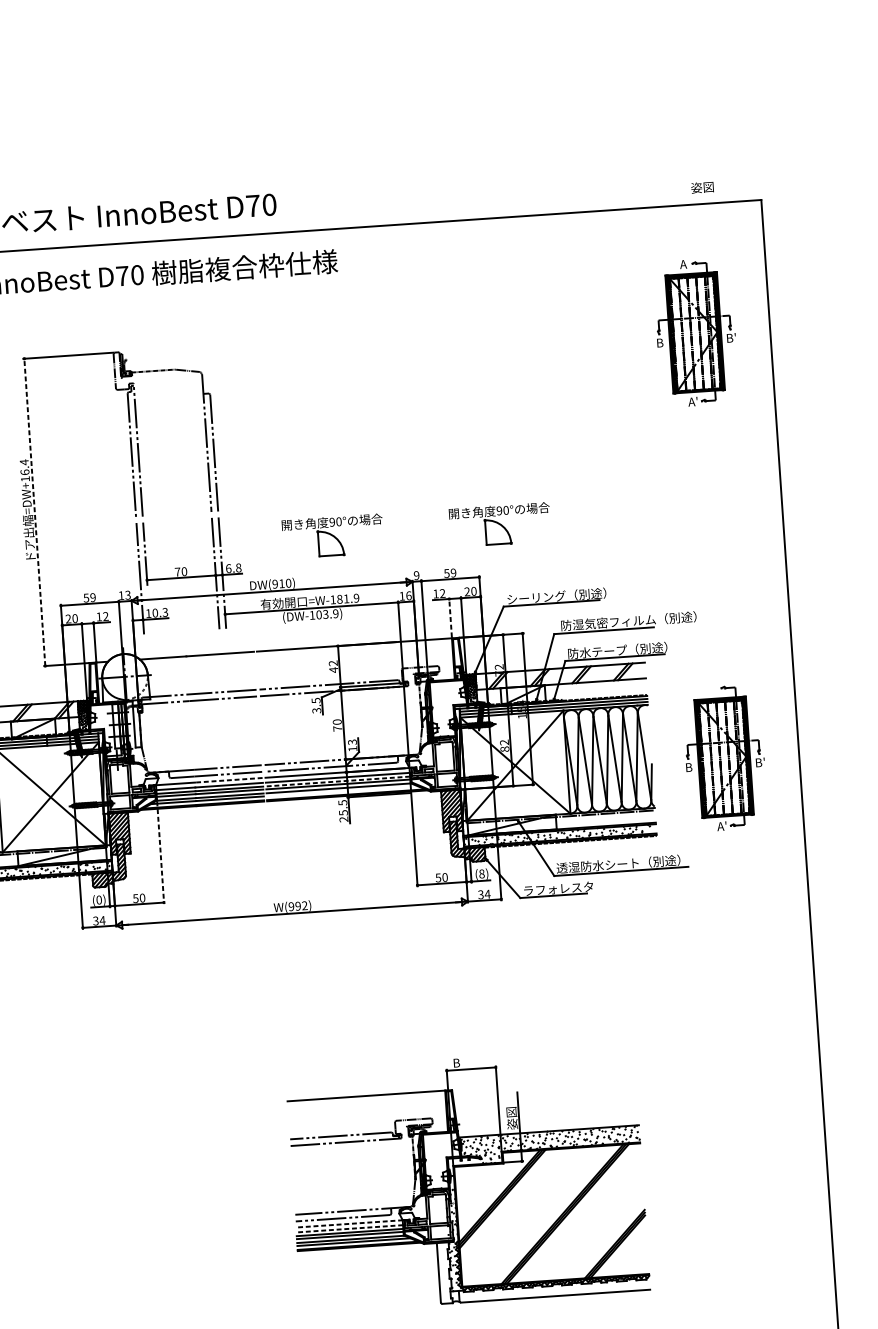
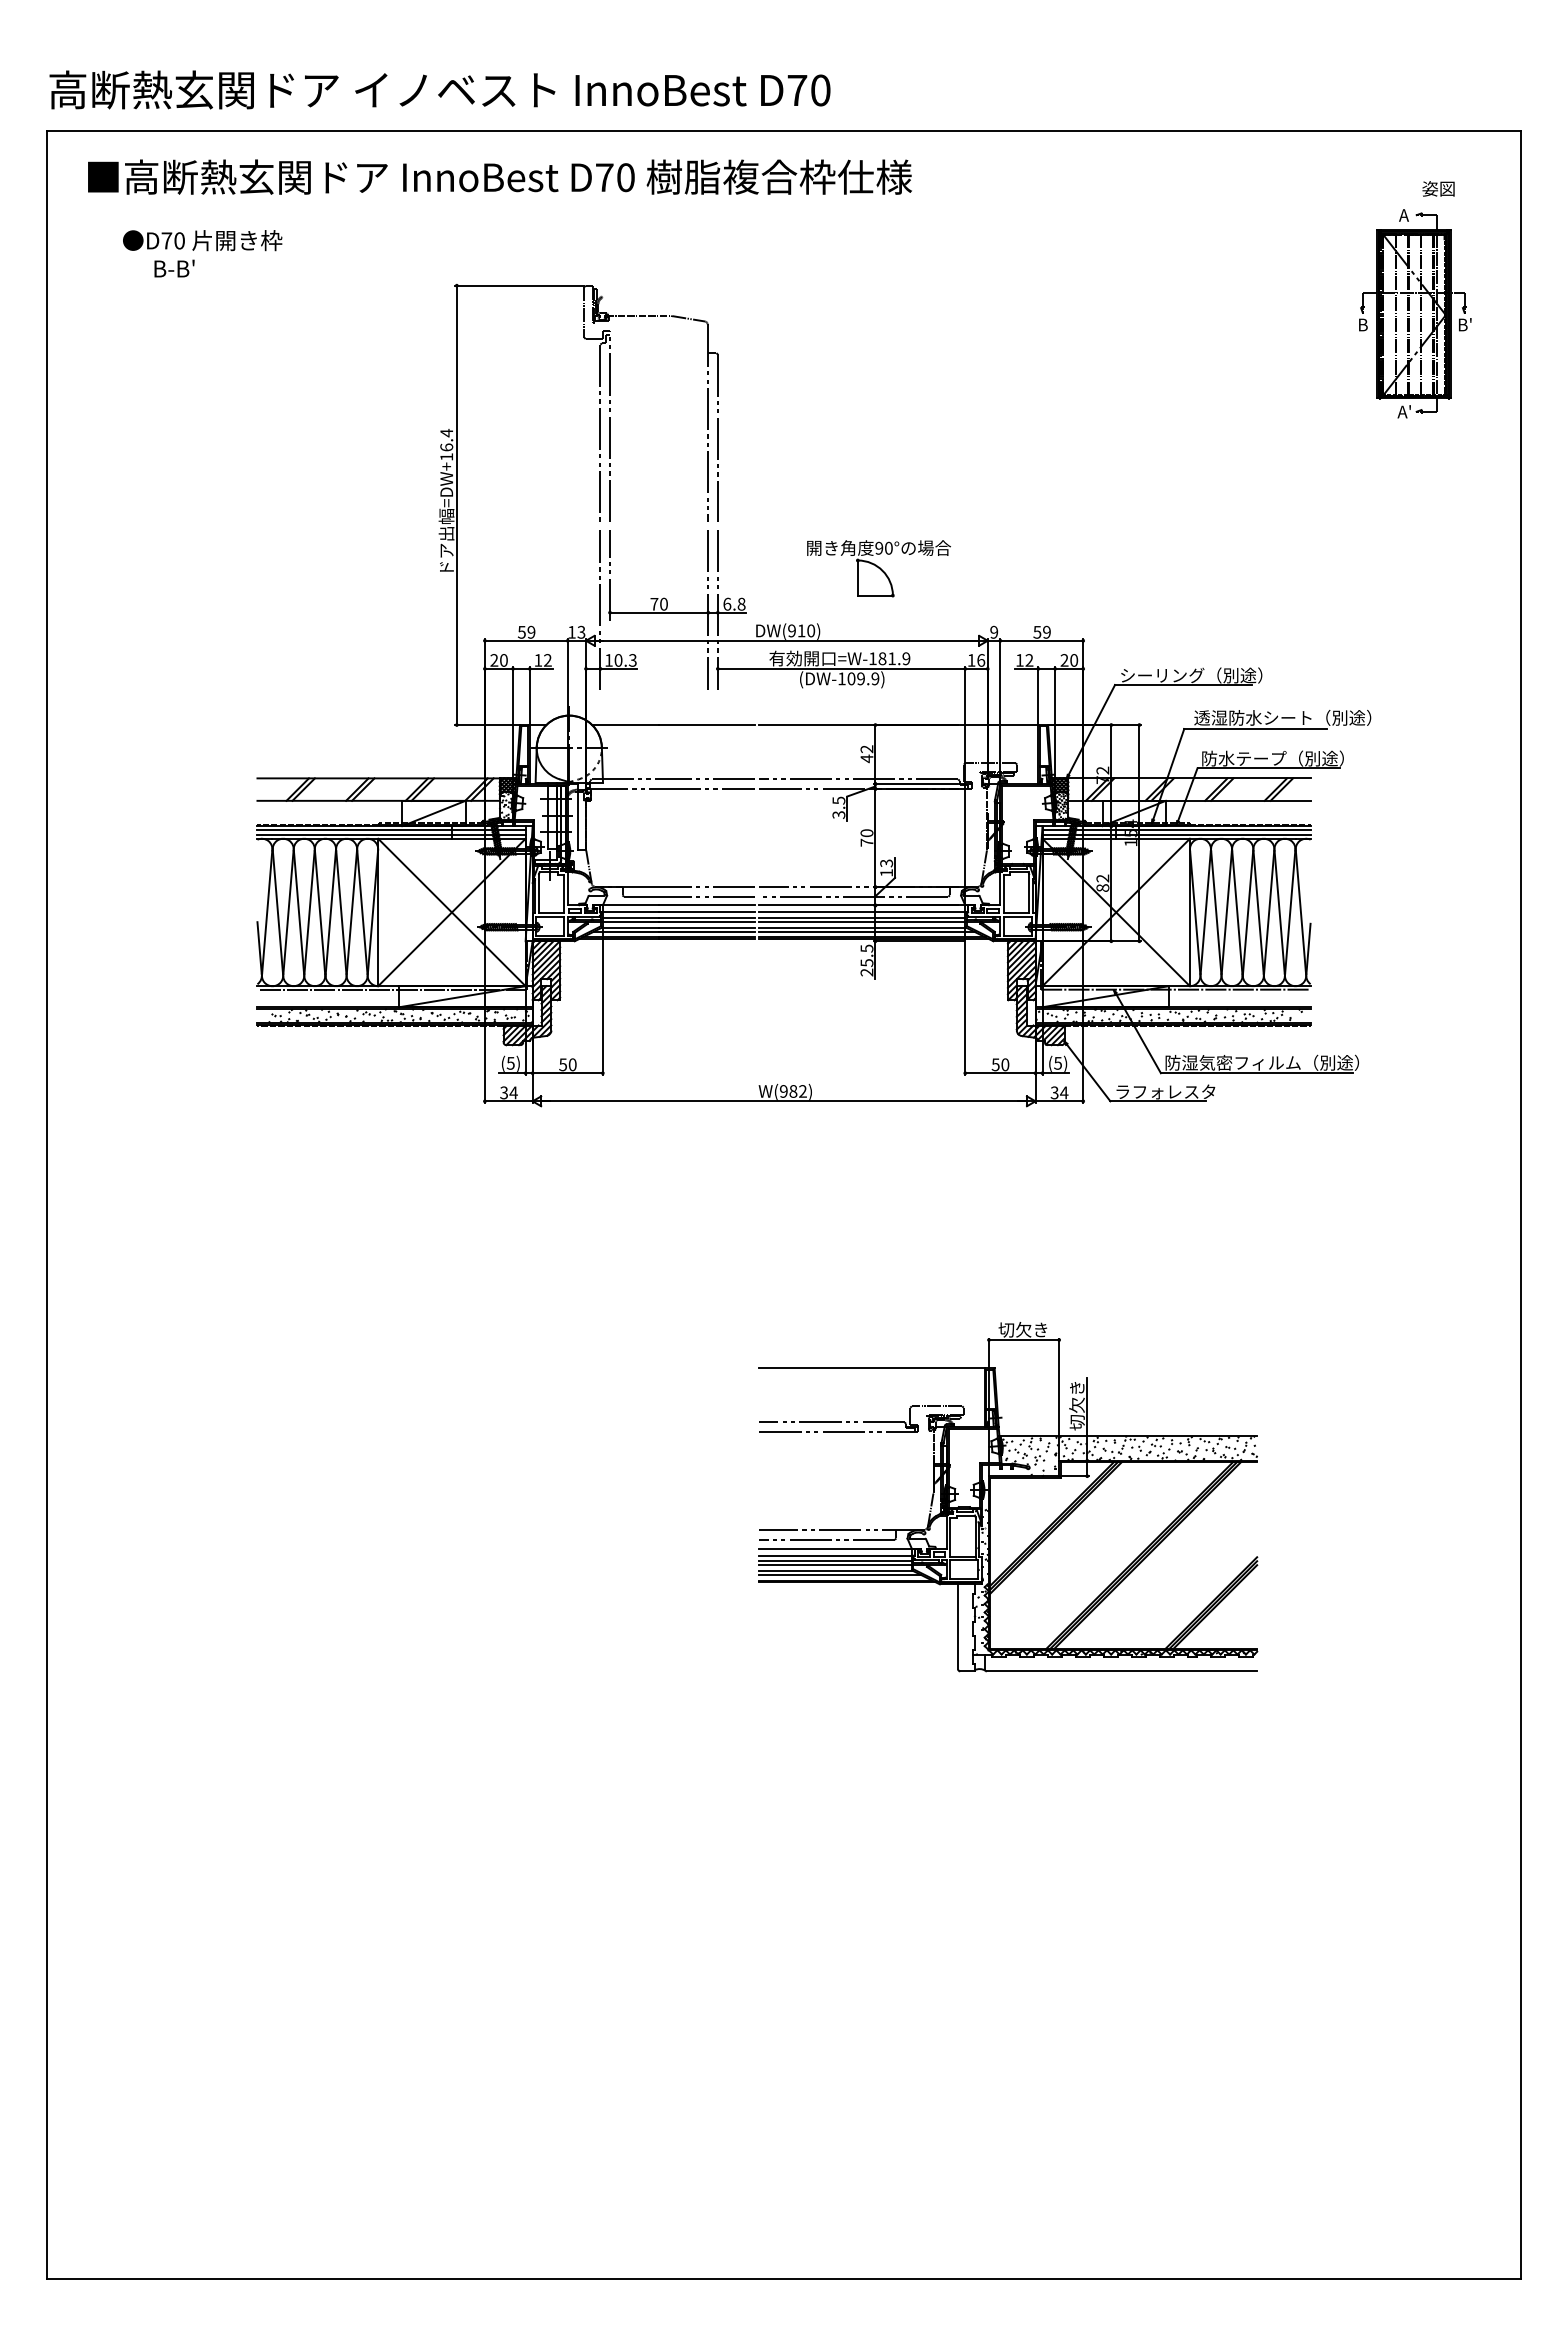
text: (702, 187) -> (1438, 188), moved
line: (34, 512) -> (456, 505), dashed -> solid
part: (499, 525) -> (1117, 568), removed
text: (325, 614) -> (860, 678), (DW-103.9) -> (DW-109.9)
line: (450, 617) -> (1038, 695), dashed -> solid
text: (628, 620) -> (1291, 717), 防湿気密フィルム（別途） -> 透湿防水シート（別途）
part: (725, 758) -> (1415, 922), removed
line: (228, 780) -> (706, 905), dashed -> solid
line: (338, 781) -> (862, 917), dashed -> solid
line: (341, 790) -> (866, 931), added
line: (160, 853) -> (602, 1002), dashed -> solid
text: (624, 863) -> (1261, 1062), 透湿防水シート（別途） -> 防湿気密フィルム（別途）
text: (482, 873) -> (1058, 1062), (8) -> (5)
text: (98, 899) -> (510, 1062), (0) -> (5)
text: (298, 906) -> (793, 1091), W(992) -> W(982)
text: (469, 1061) -> (1022, 1329), B -> 切欠き
text: (511, 1113) -> (1076, 1406), 姿図 -> 切欠き
line: (349, 1223) -> (835, 1548), dashed -> solid
line: (349, 1228) -> (835, 1555), dashed -> solid

